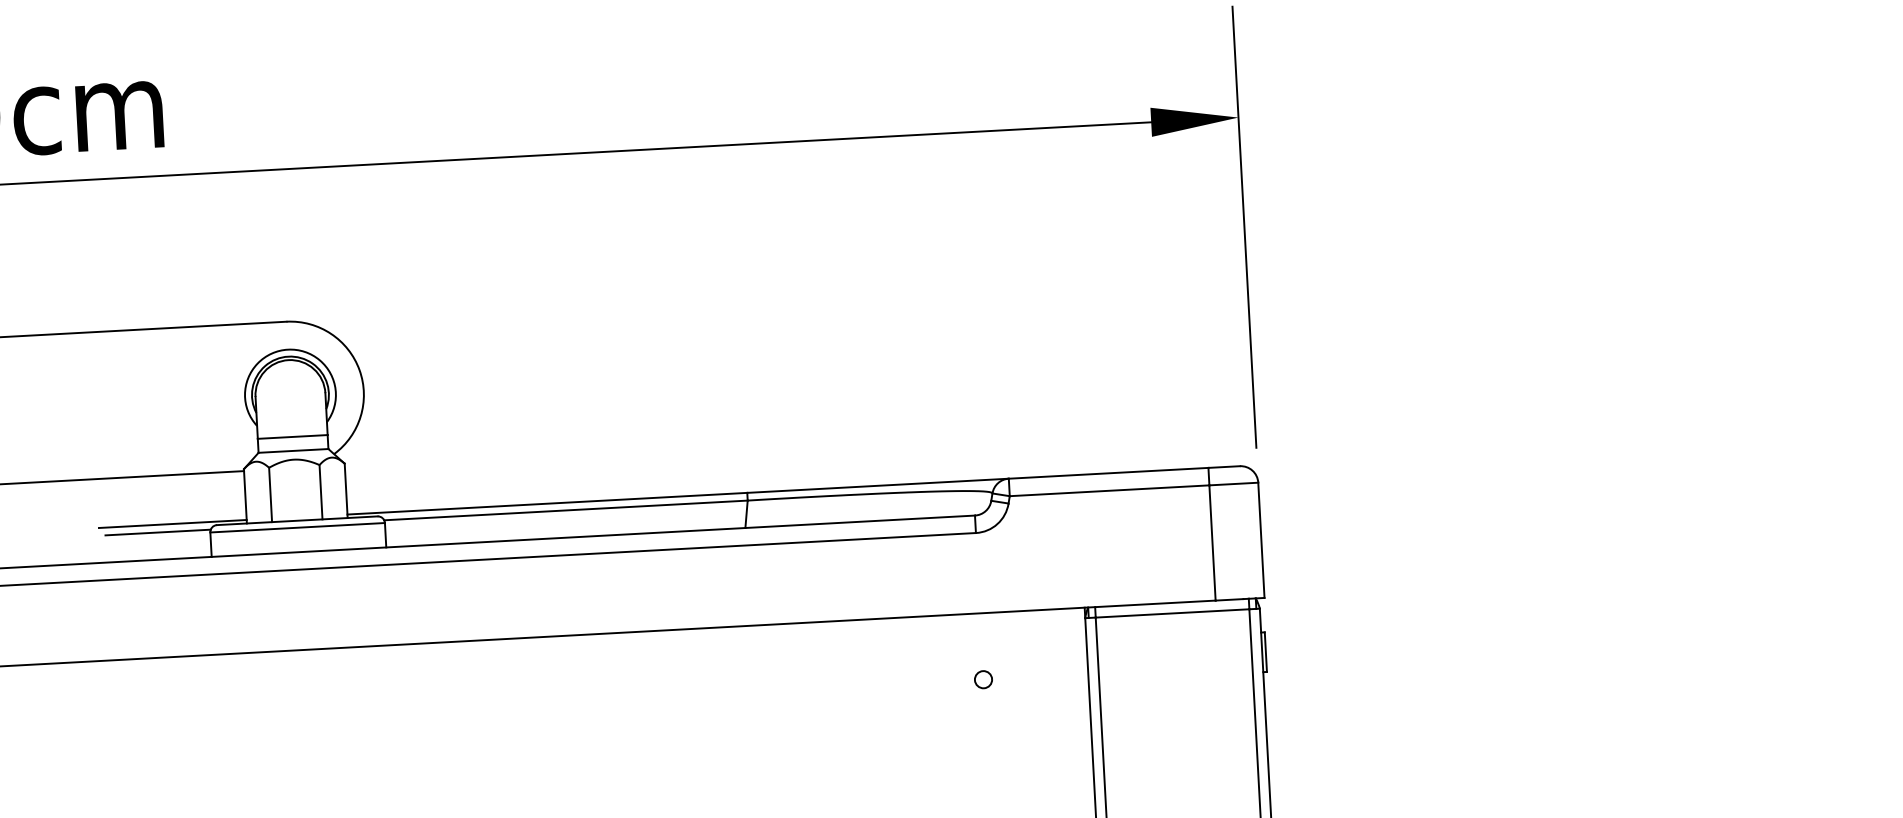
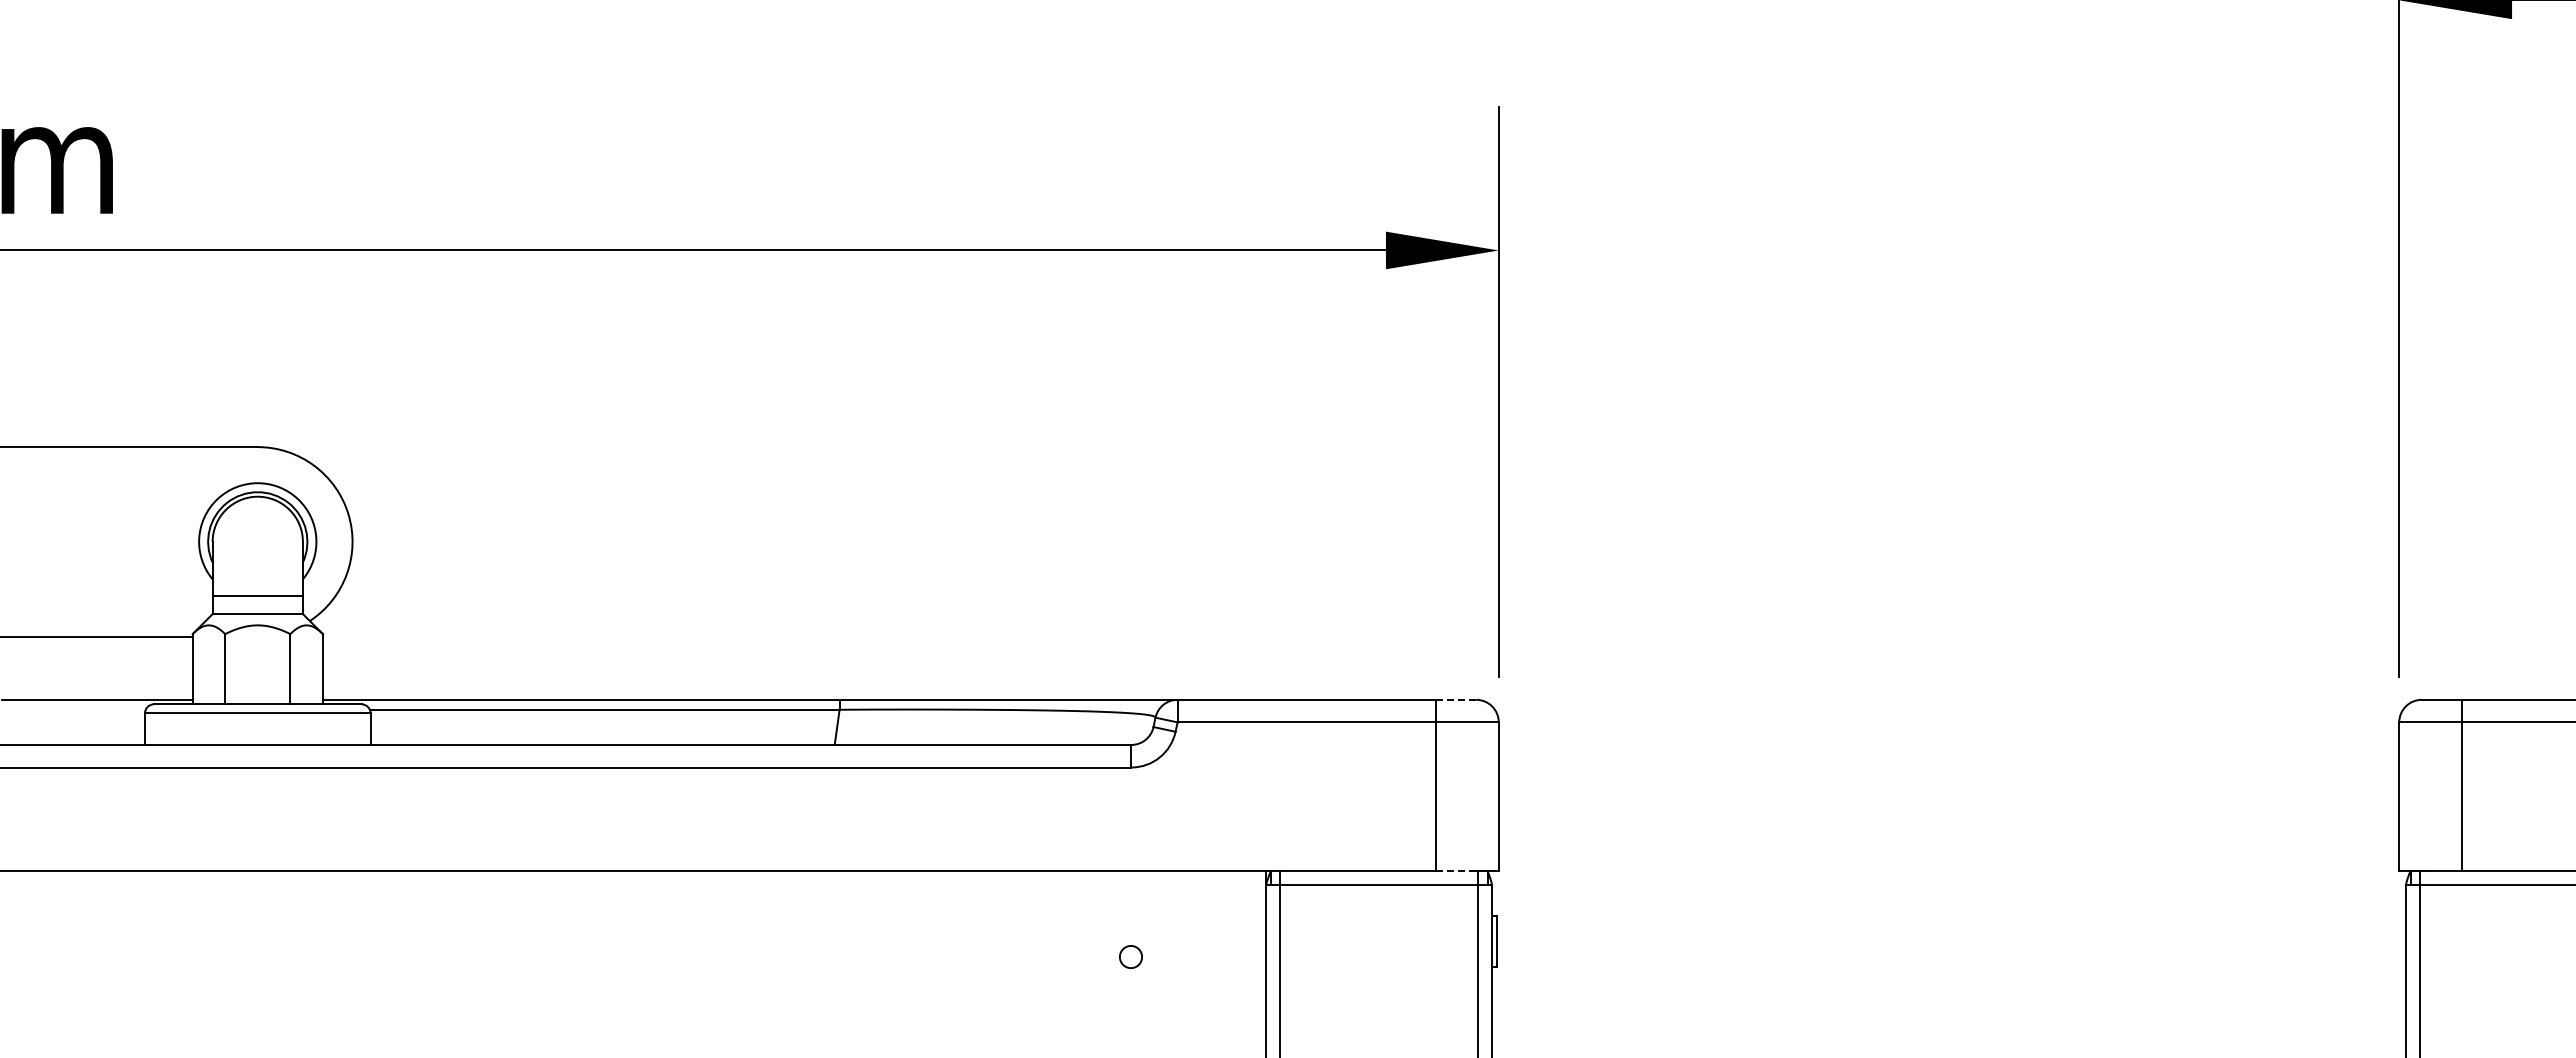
line: (1224, 466) -> (1456, 699), solid -> dashed
line: (158, 532) -> (77, 709), removed
line: (1230, 599) -> (1454, 871), solid -> dashed

